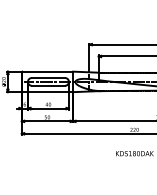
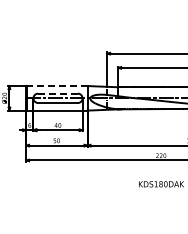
line: (47, 72) -> (56, 86), solid -> dashed
line: (48, 77) -> (58, 93), solid -> dashed

